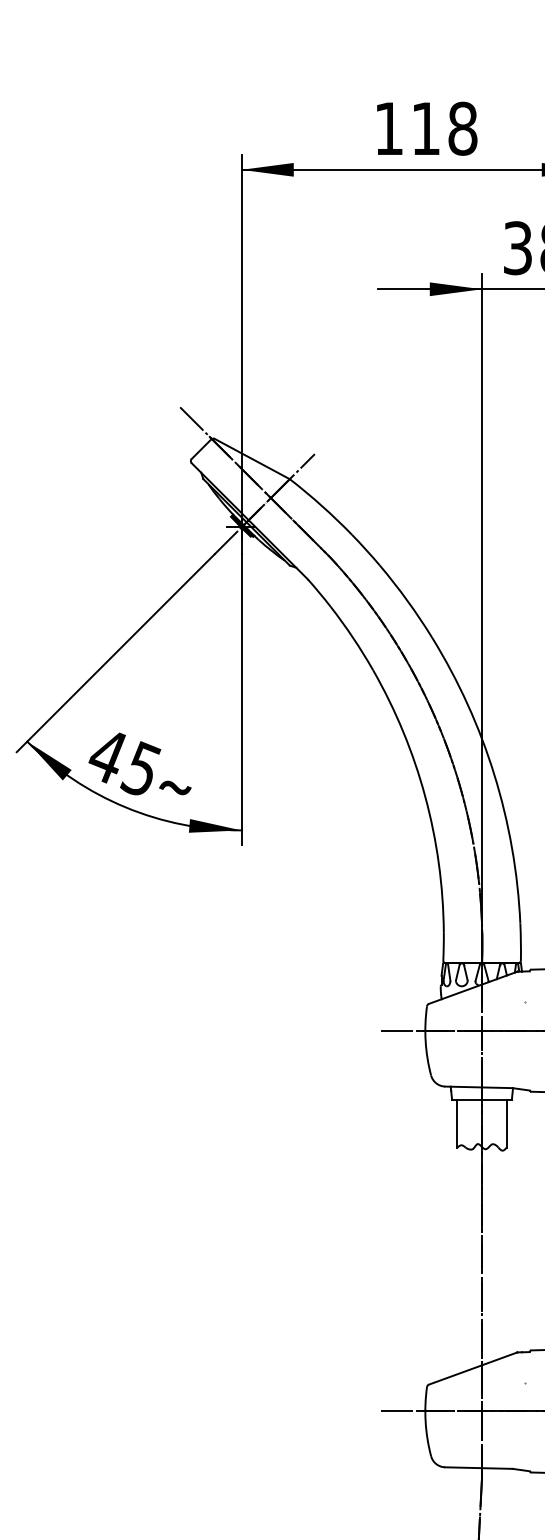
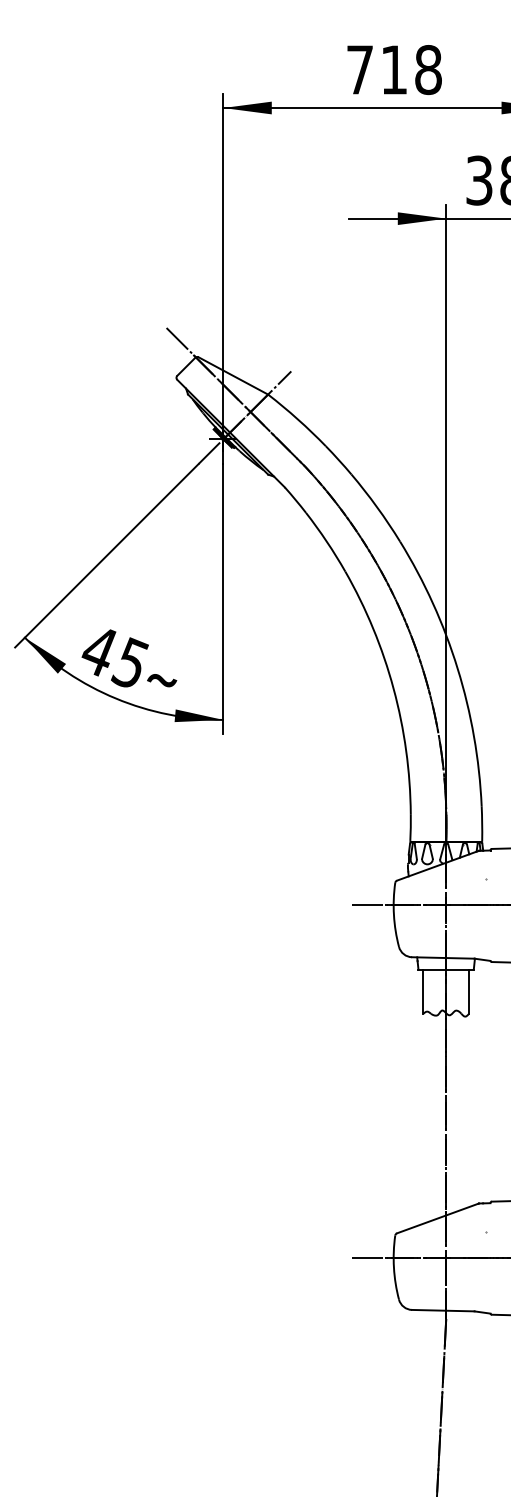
text: (388, 128) -> (359, 69), 118 -> 718

